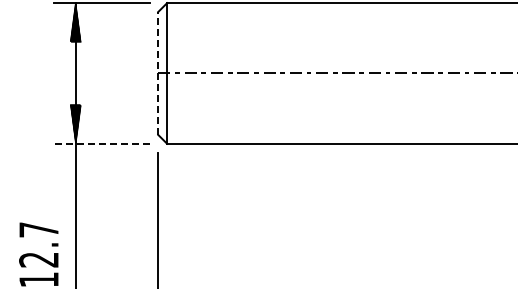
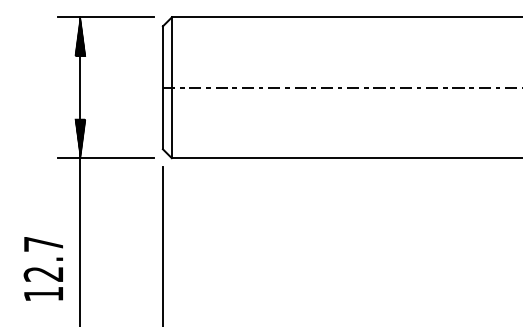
line: (157, 73) -> (162, 87), dashed -> solid
line: (101, 144) -> (106, 158), dashed -> solid

